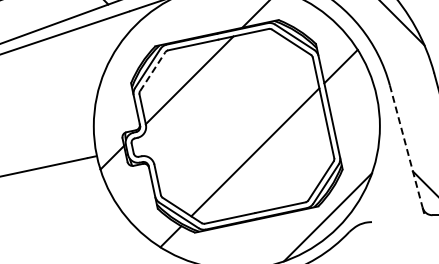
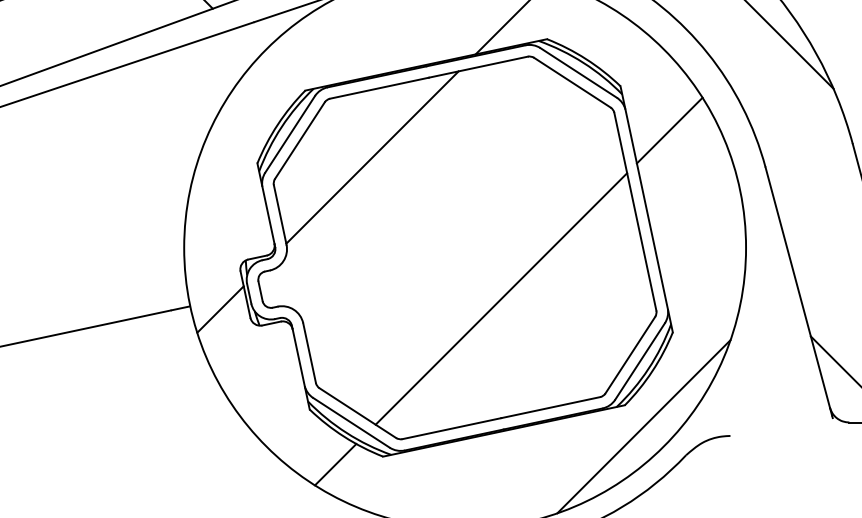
line: (153, 71) -> (301, 140), dashed -> solid
line: (406, 147) -> (798, 289), dashed -> solid

